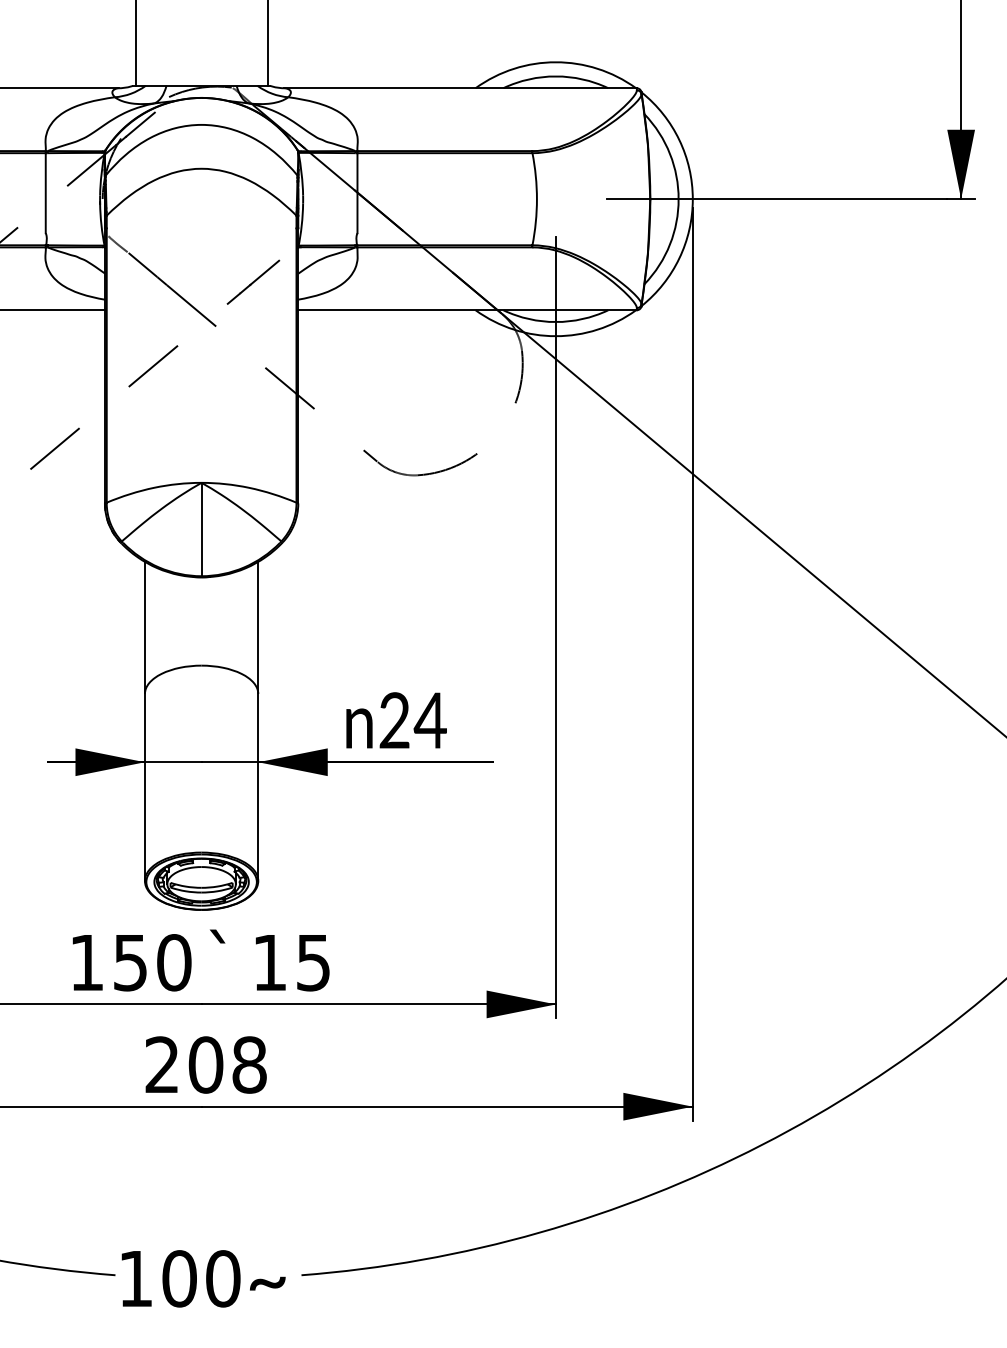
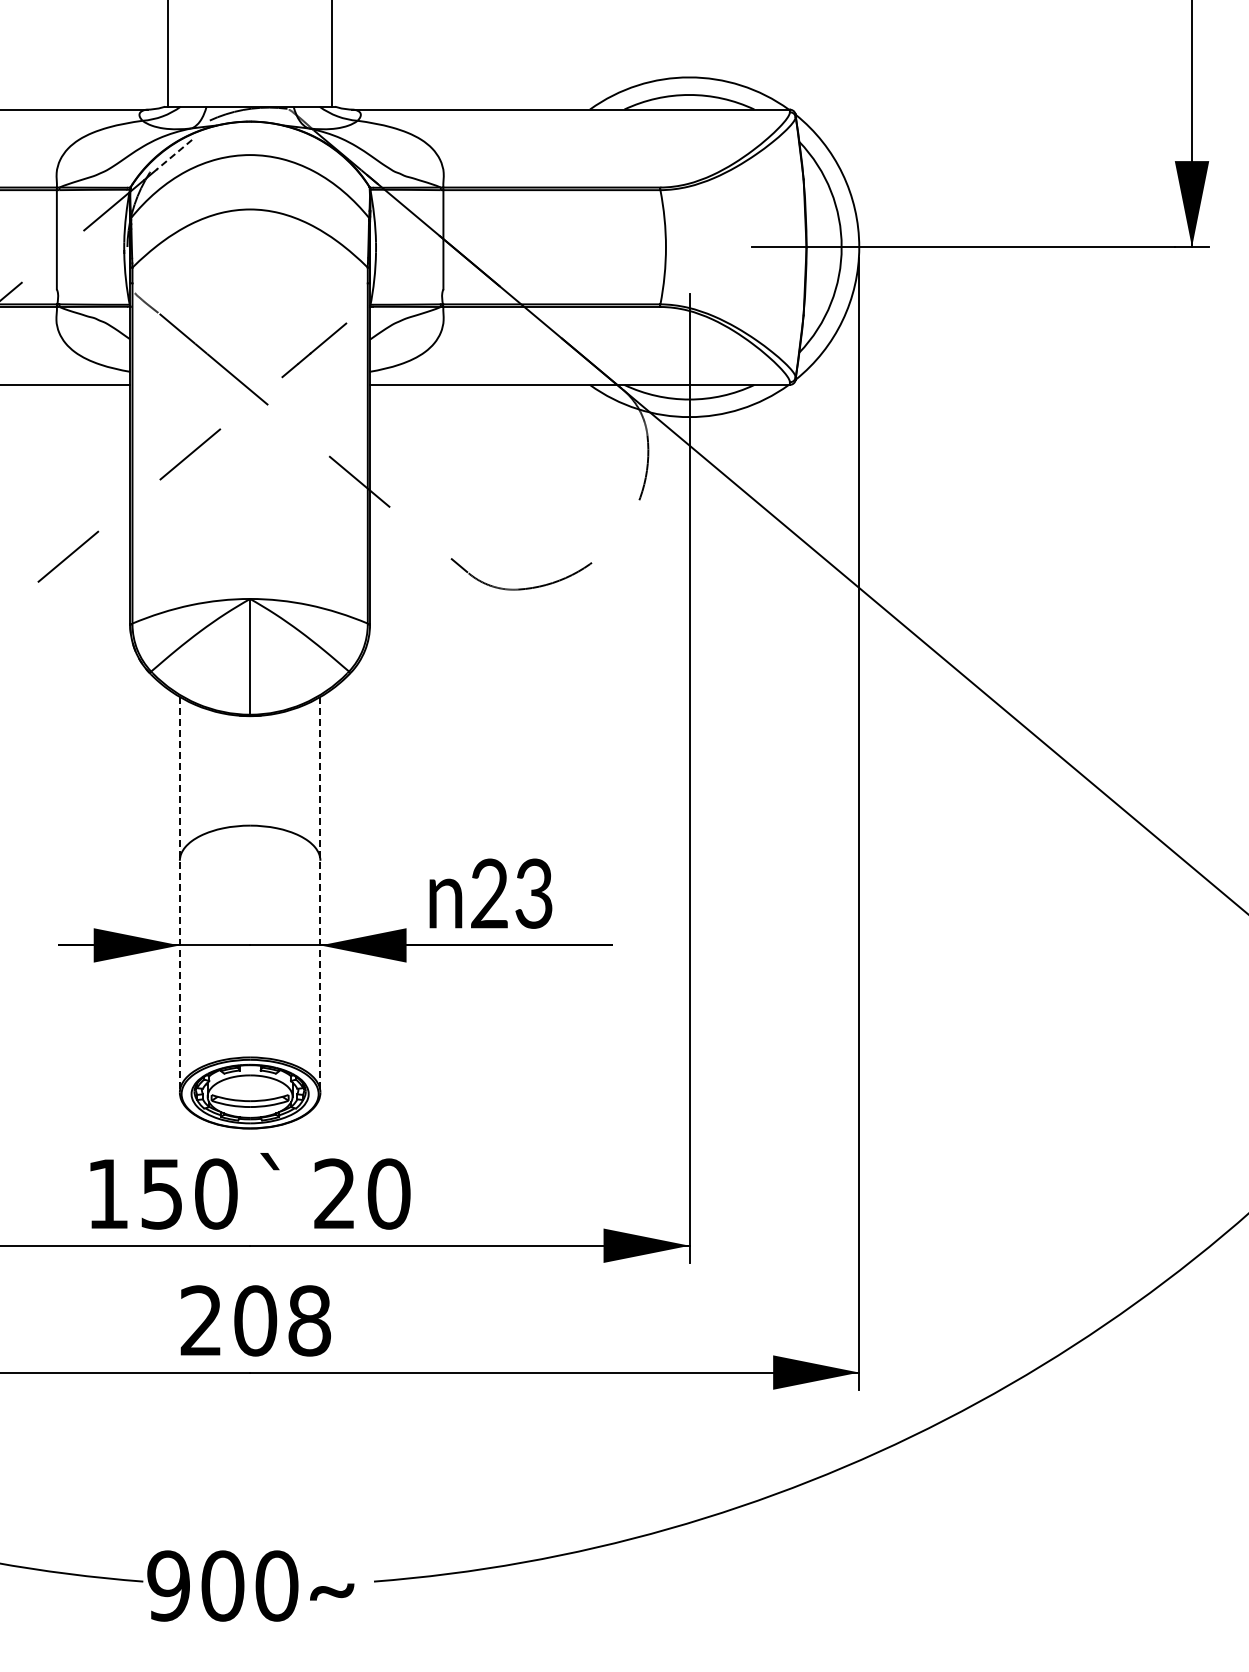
line: (139, 125) -> (173, 155), solid -> dashed
text: (430, 720) -> (533, 893), 24 -> 23
line: (144, 721) -> (179, 894), solid -> dashed
line: (258, 721) -> (320, 894), solid -> dashed
text: (292, 962) -> (362, 1193), 15 -> 20
text: (135, 1278) -> (168, 1585), 100 -> 900

